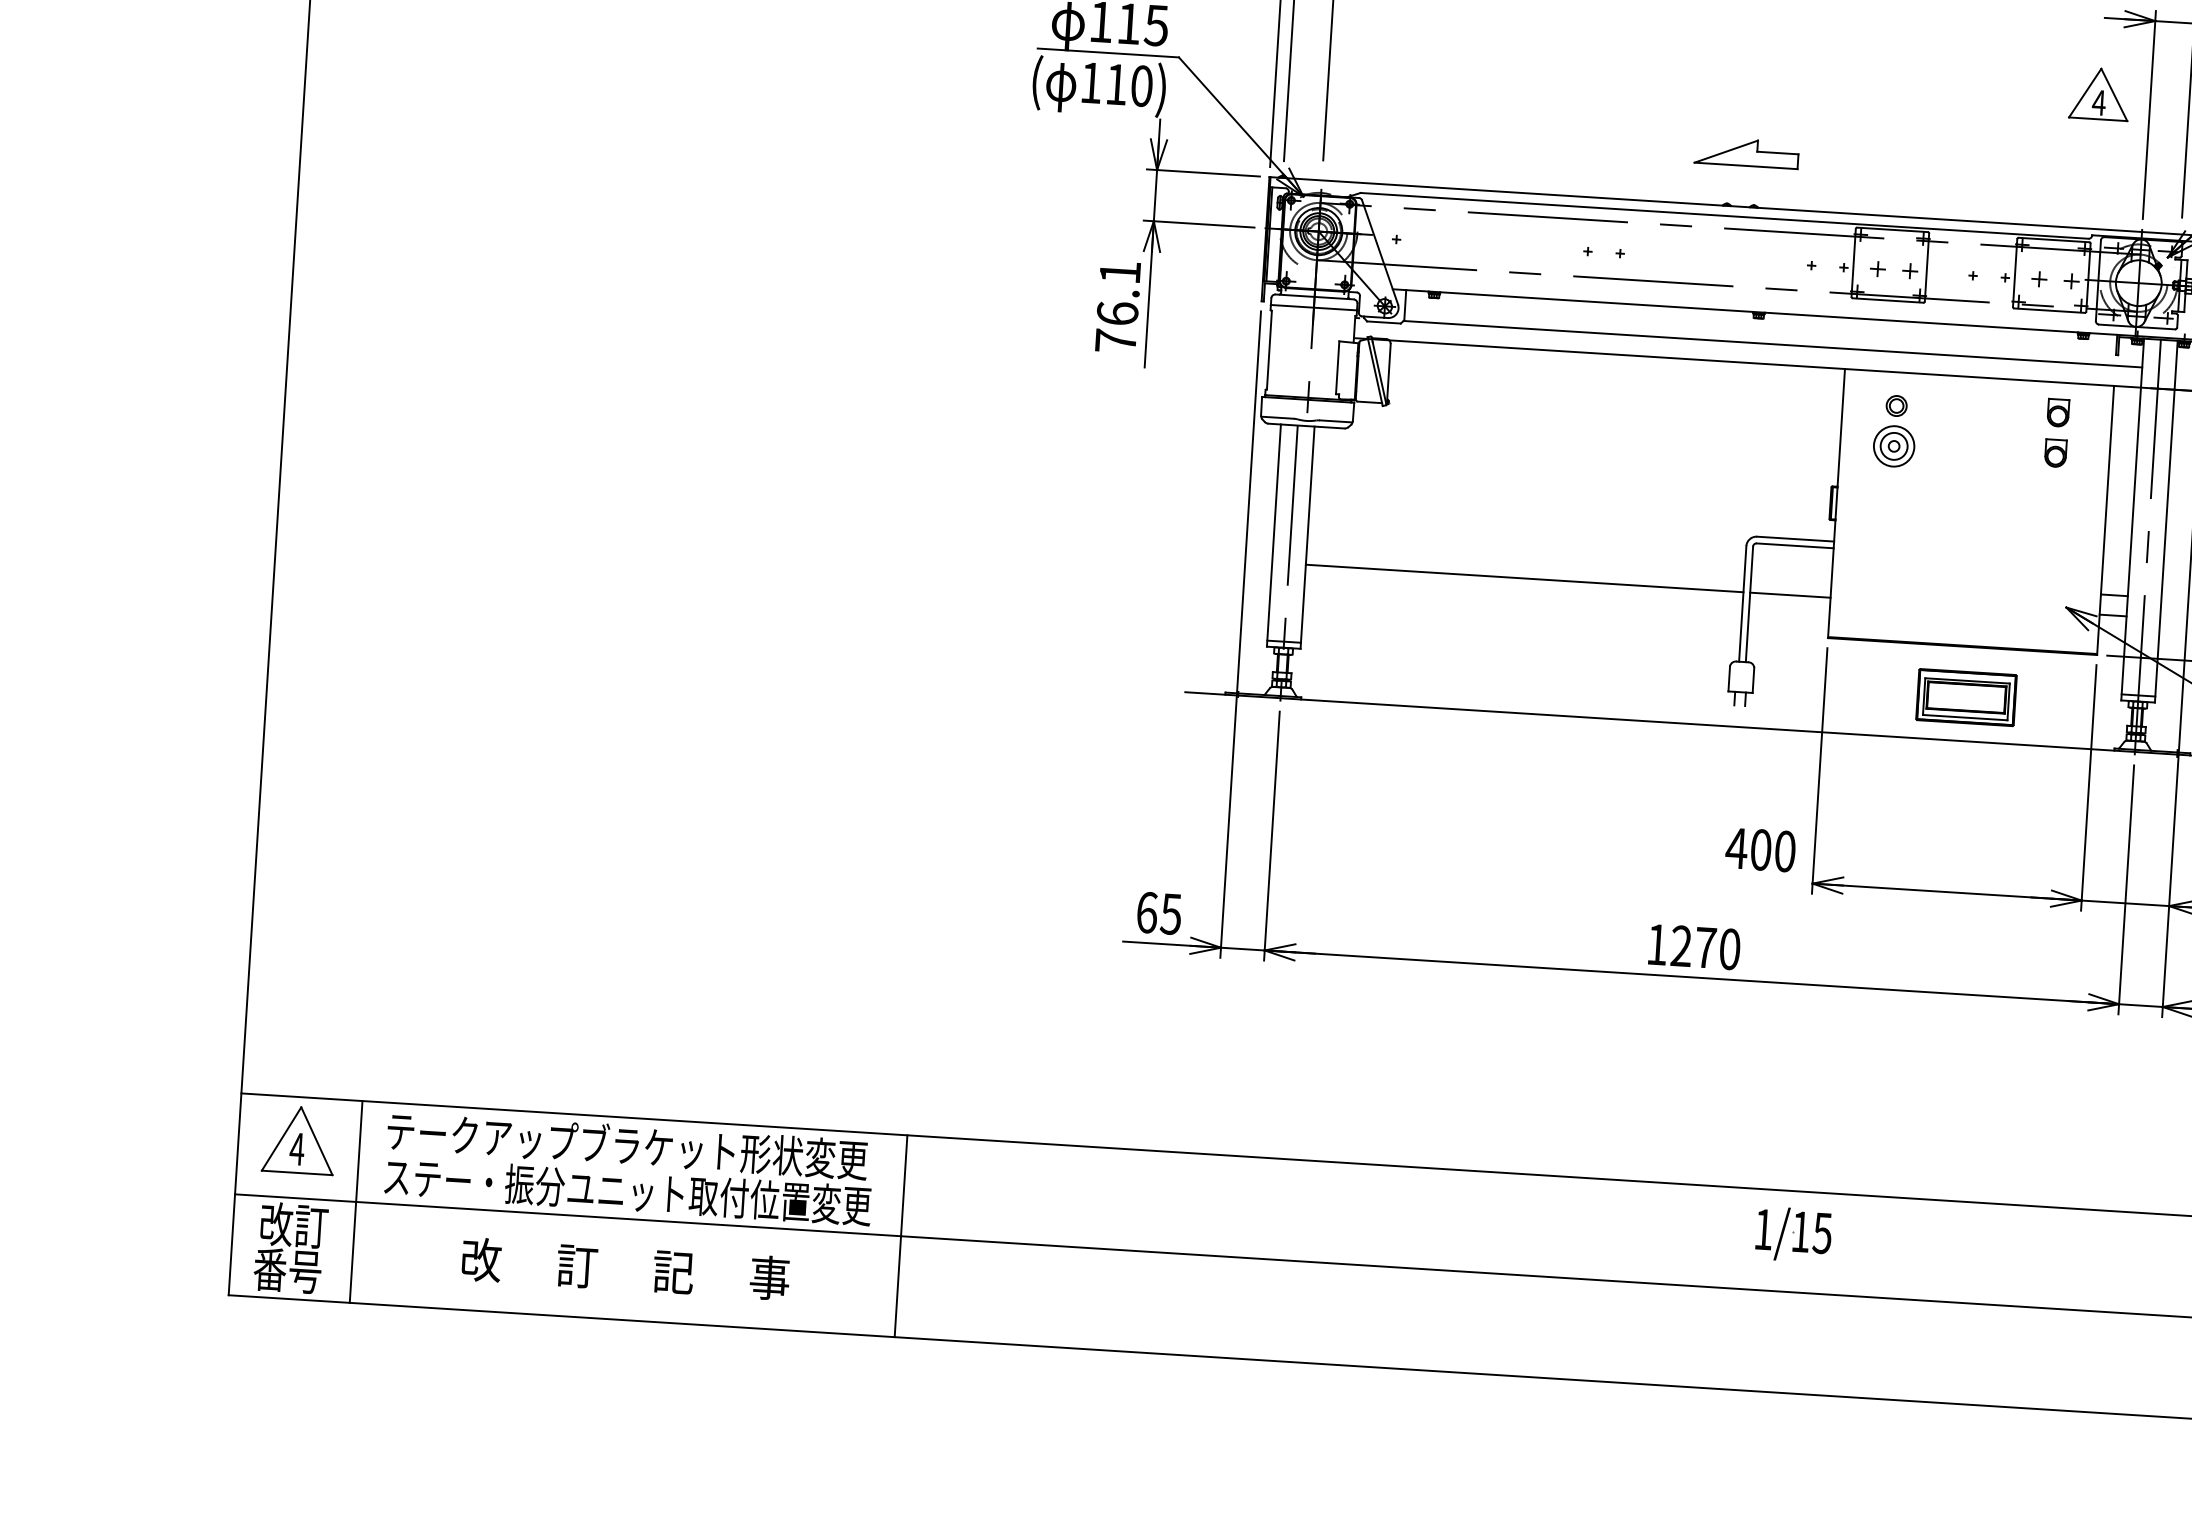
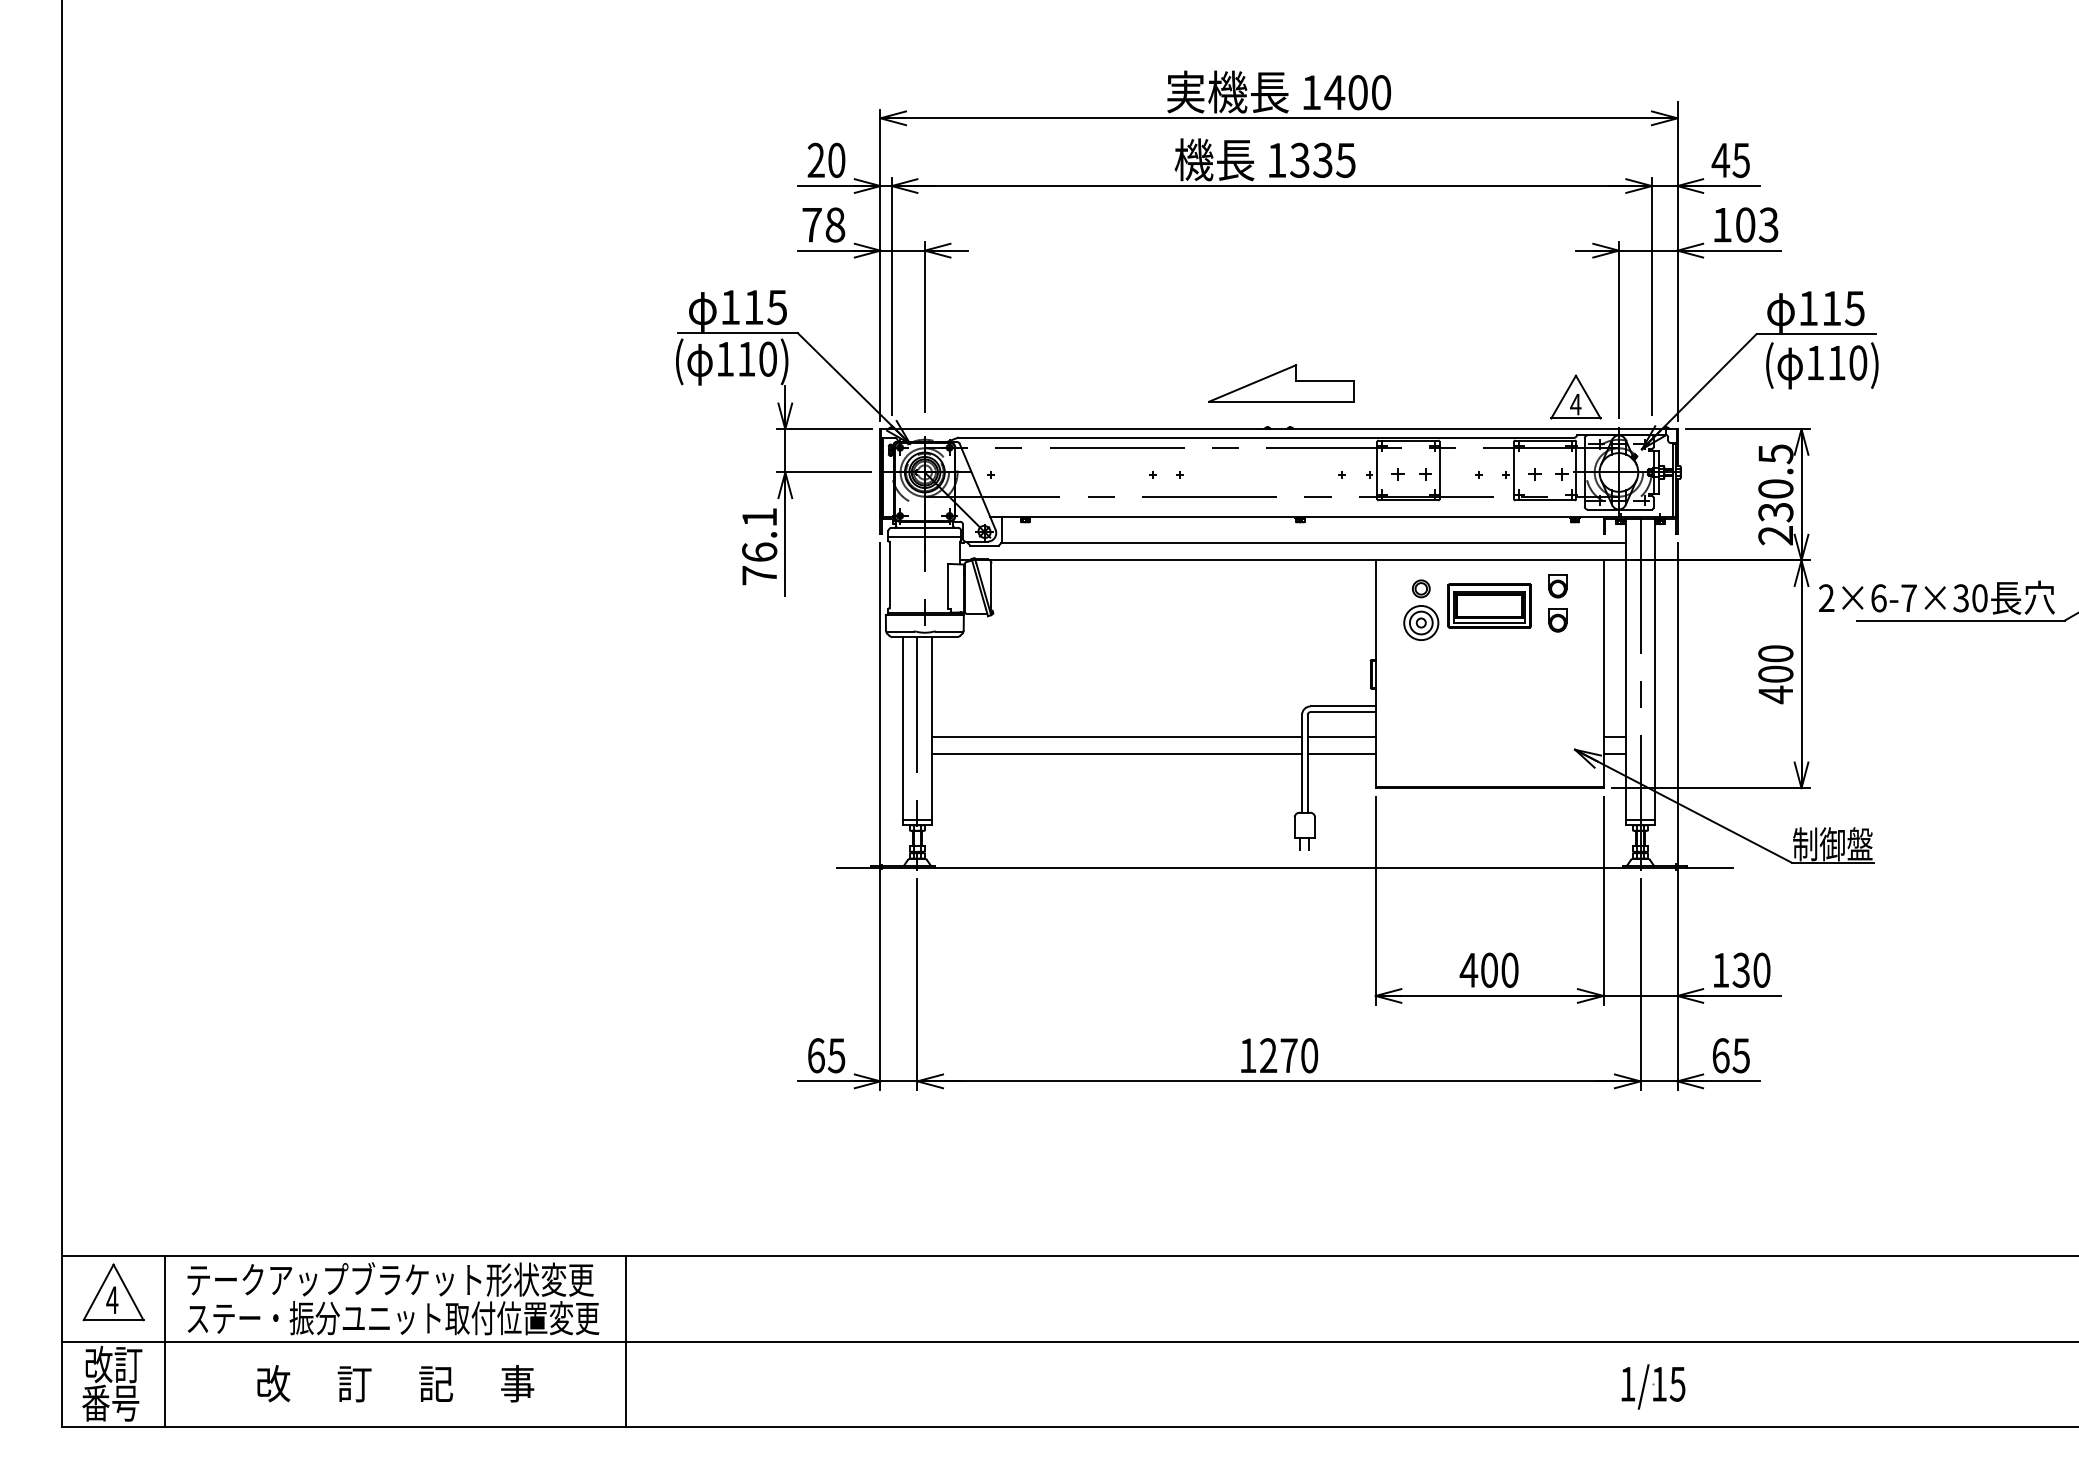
part: (2099, 93) -> (1575, 396), moved
part: (1746, 152) -> (1281, 383), size x1.67
line: (1525, 557) -> (1116, 736), added
line: (1791, 574) -> (1341, 736), added
part: (1966, 697) -> (1489, 605), moved
text: (1759, 848) -> (1488, 969), moved
part: (1793, 1234) -> (1653, 1386), moved

